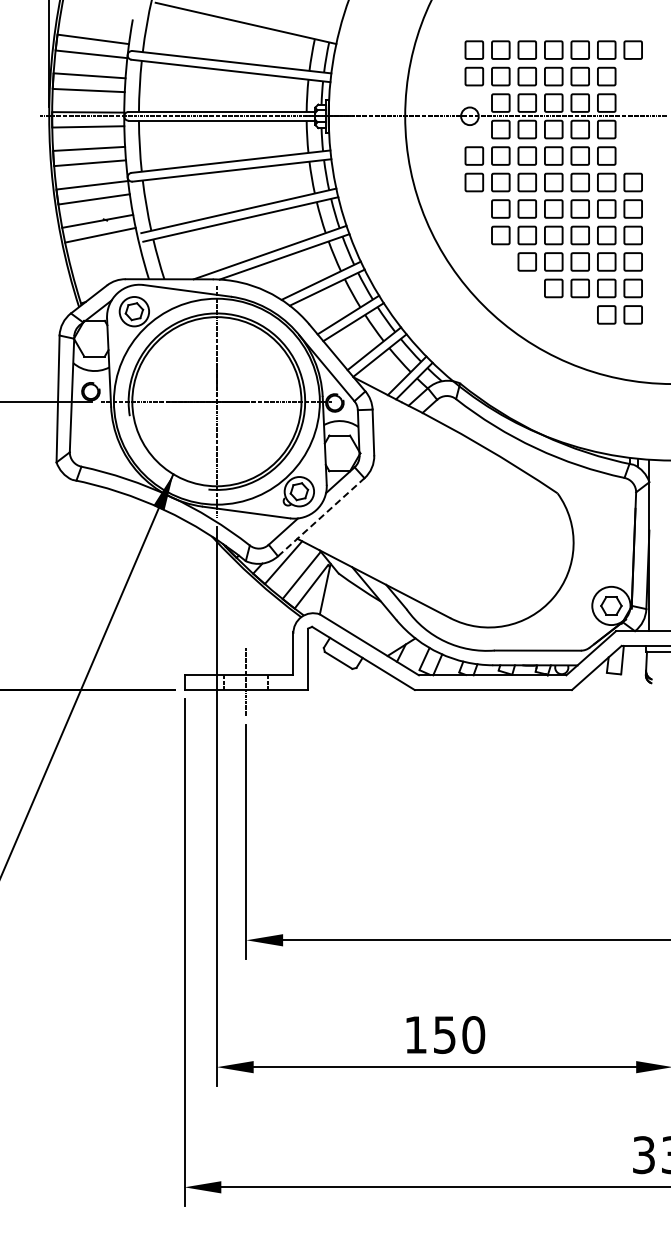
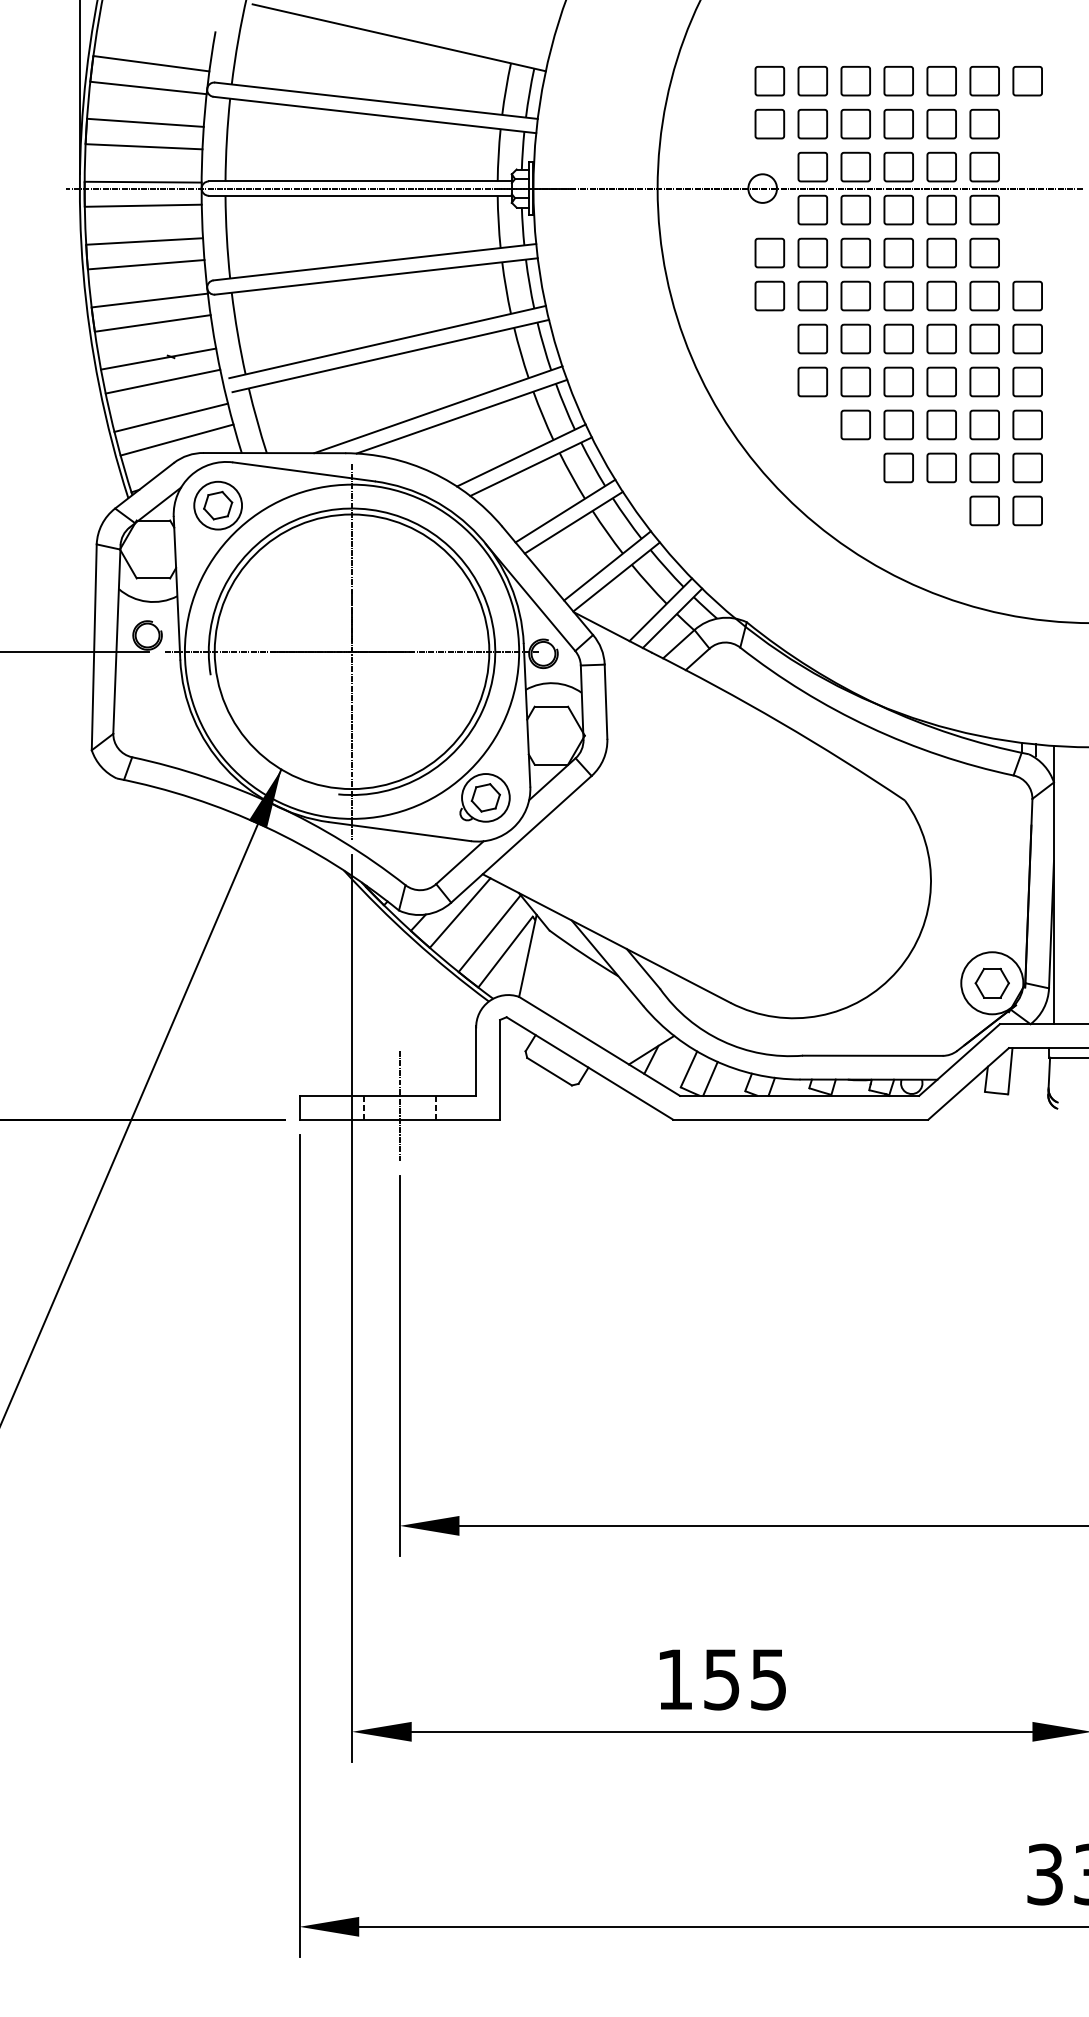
line: (105, 257) -> (171, 417), added
line: (108, 270) -> (176, 438), added
line: (321, 516) -> (521, 838), dashed -> solid
text: (473, 1034) -> (768, 1678), 150 -> 155

